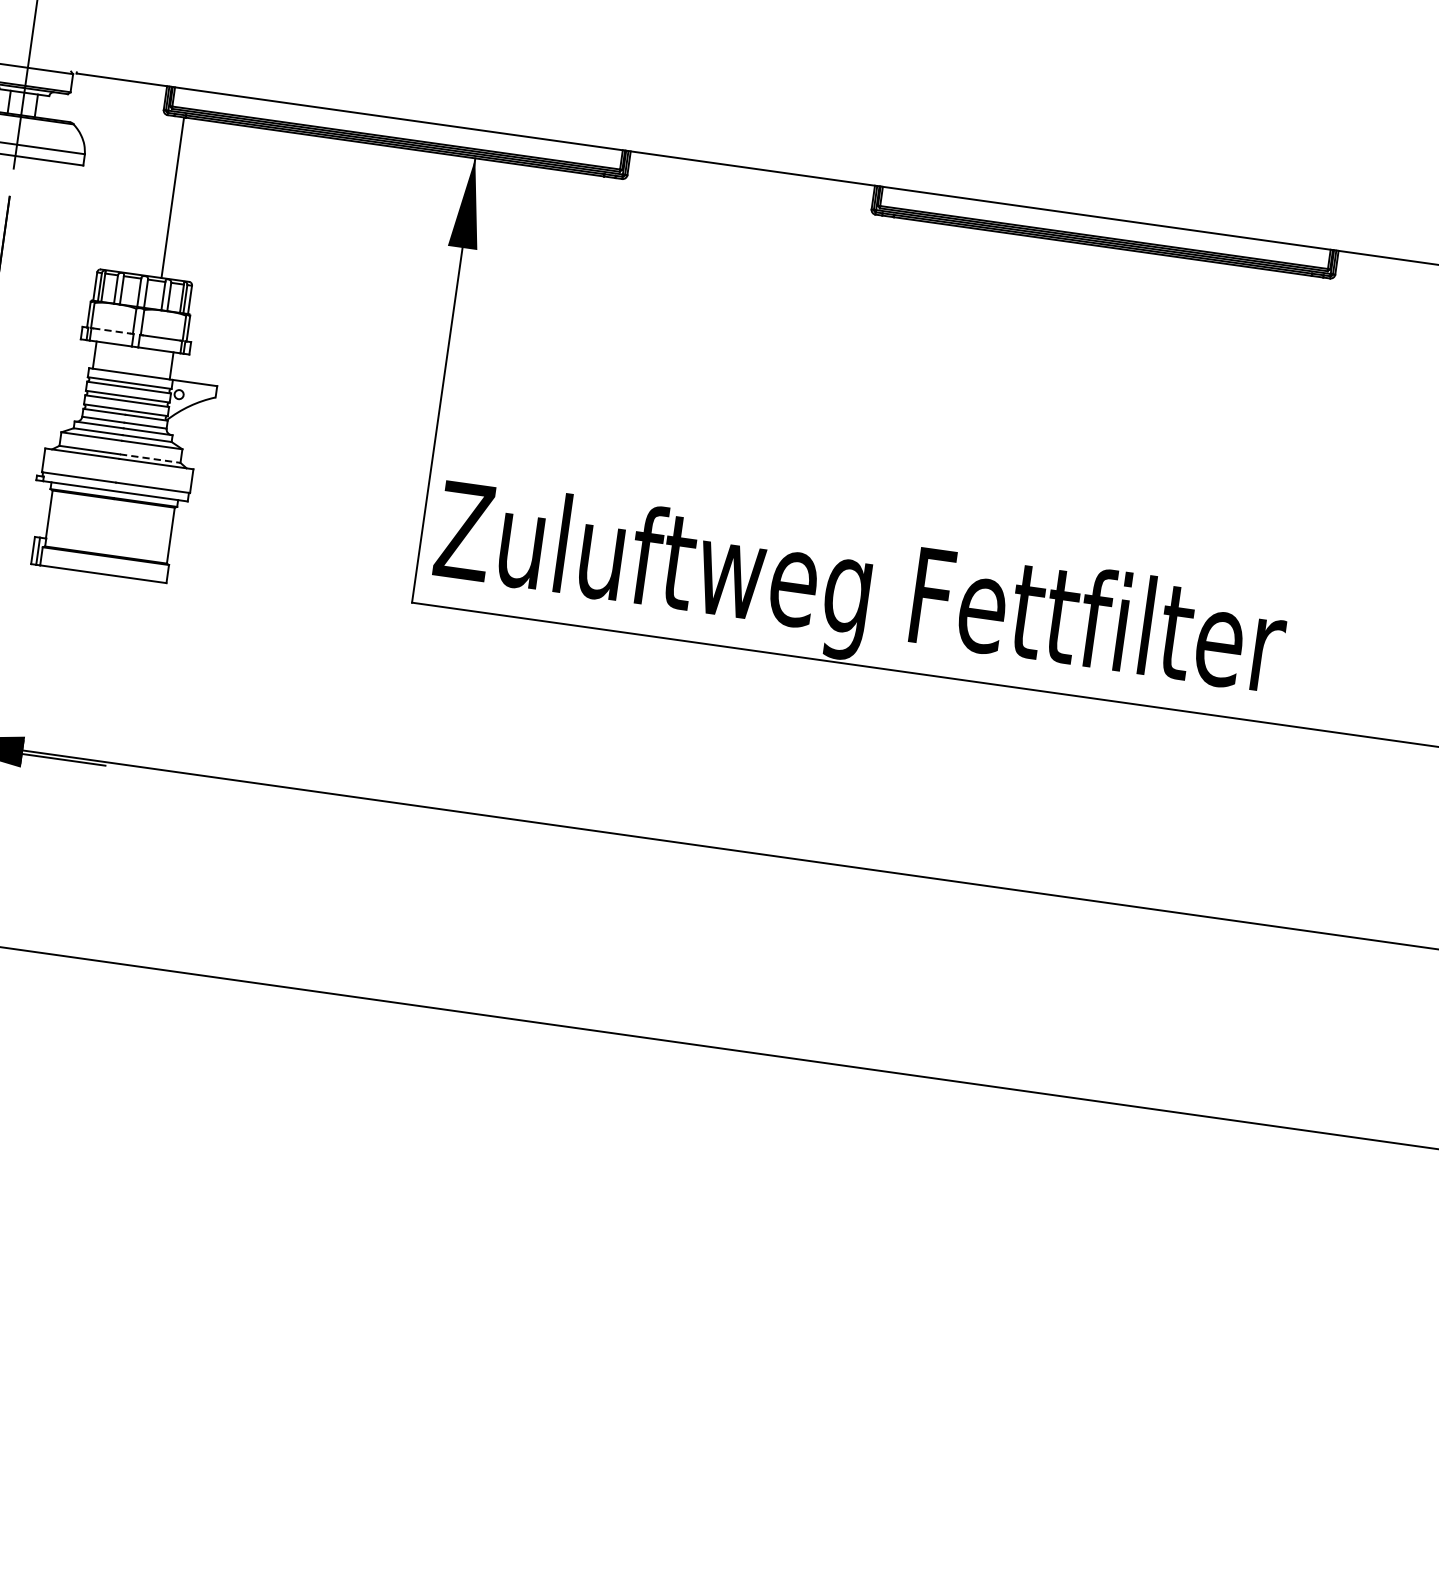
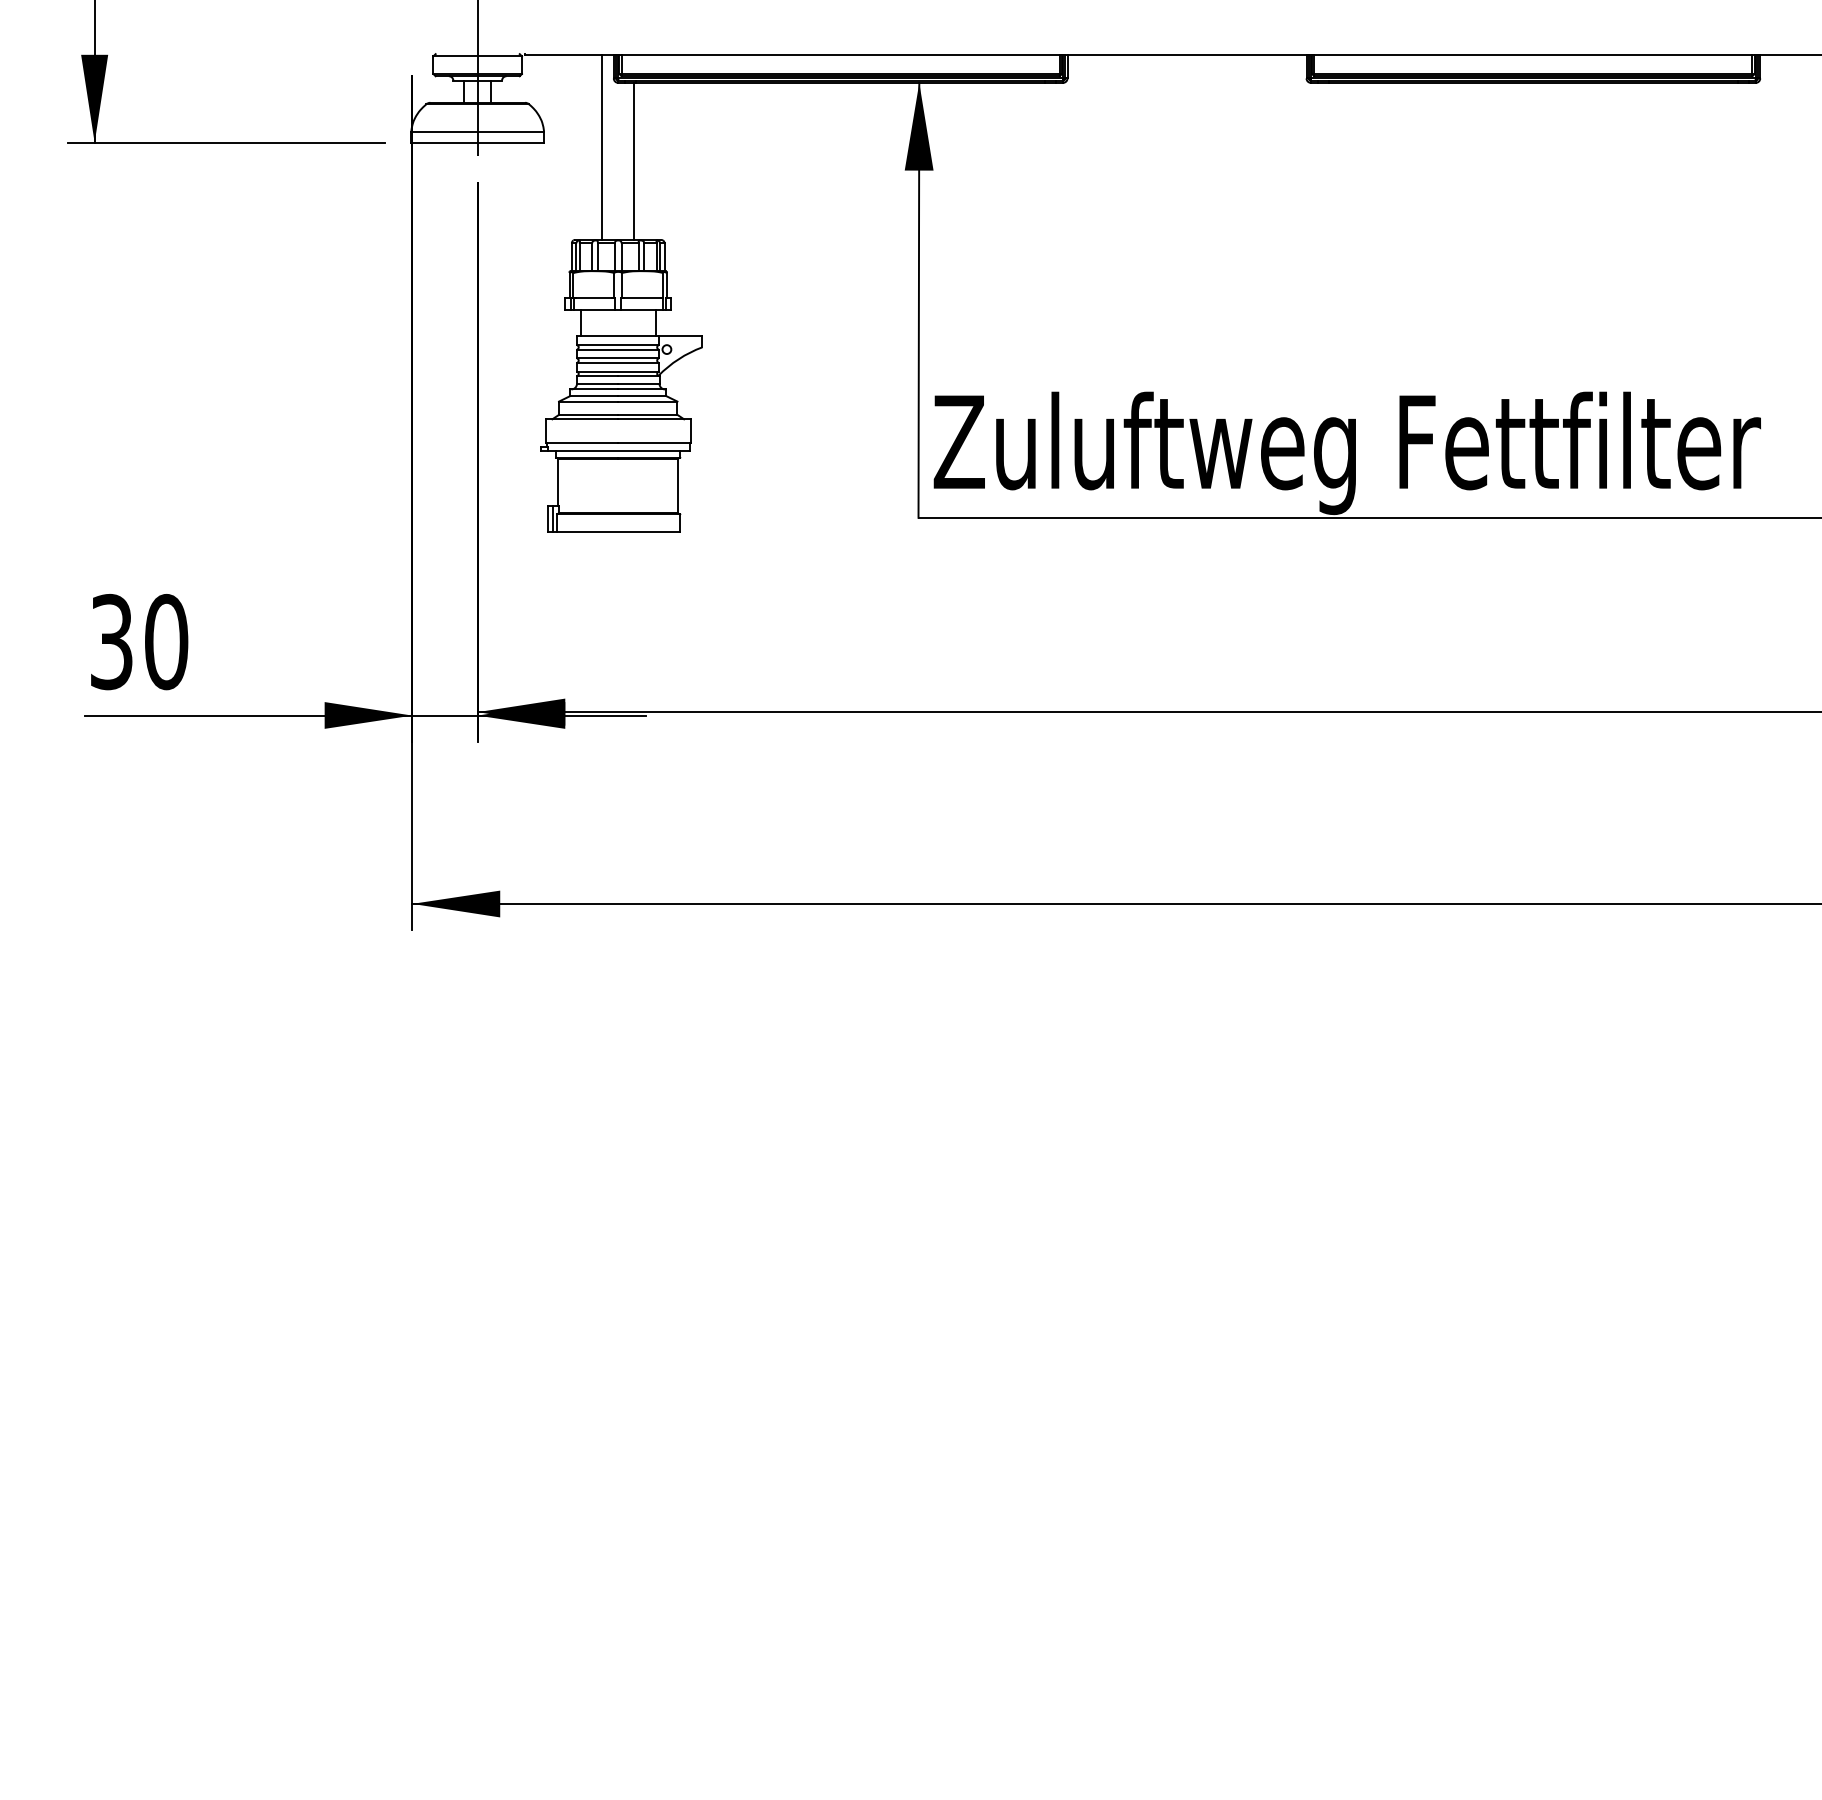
line: (142, 178) -> (602, 147), added
line: (112, 331) -> (594, 297), dashed -> solid
line: (149, 458) -> (647, 414), dashed -> solid

